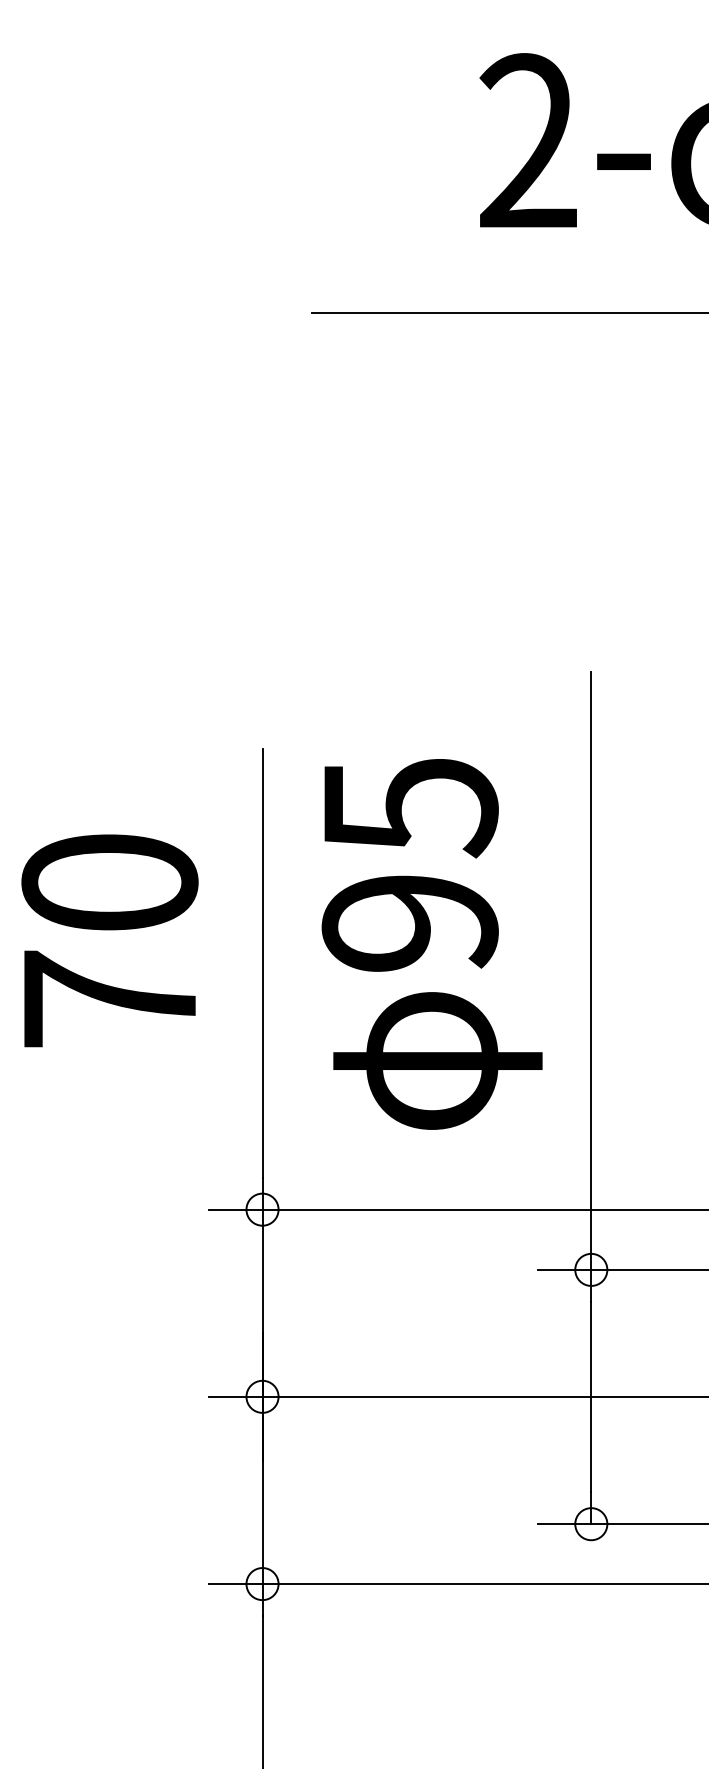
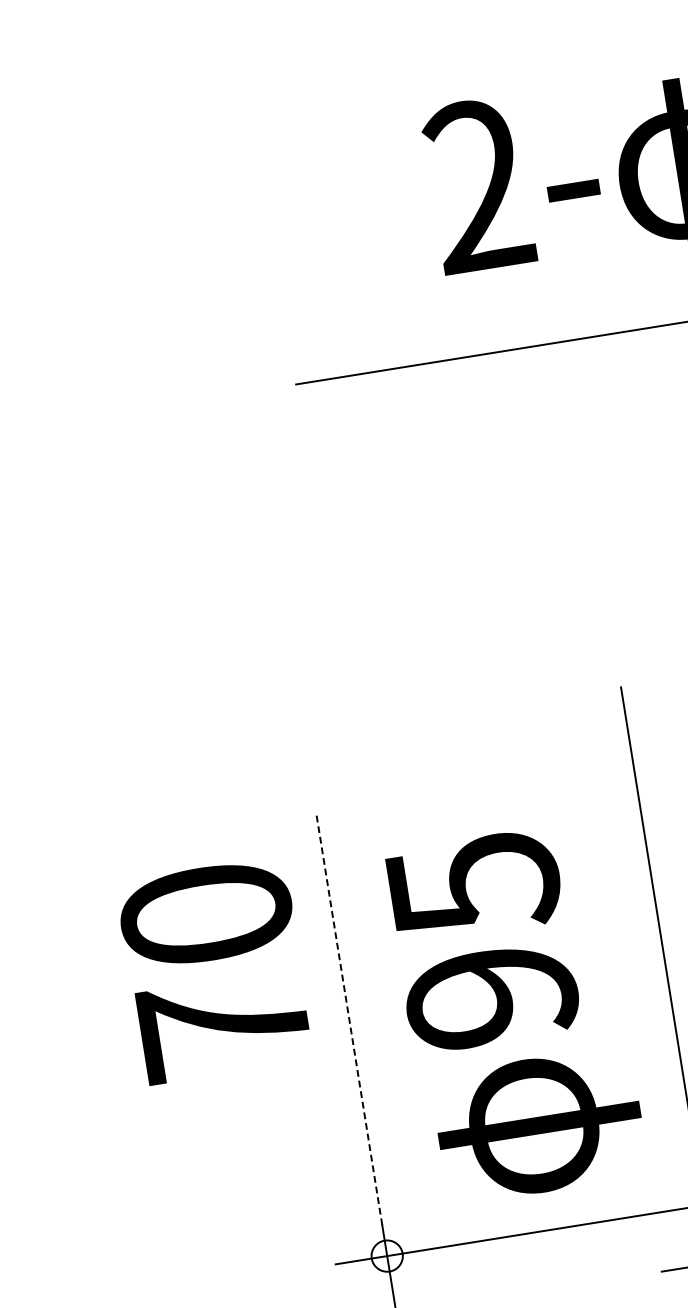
text: (109, 940) -> (214, 970), moved
text: (431, 944) -> (515, 1014), moved
line: (262, 962) -> (349, 1017), solid -> dashed

